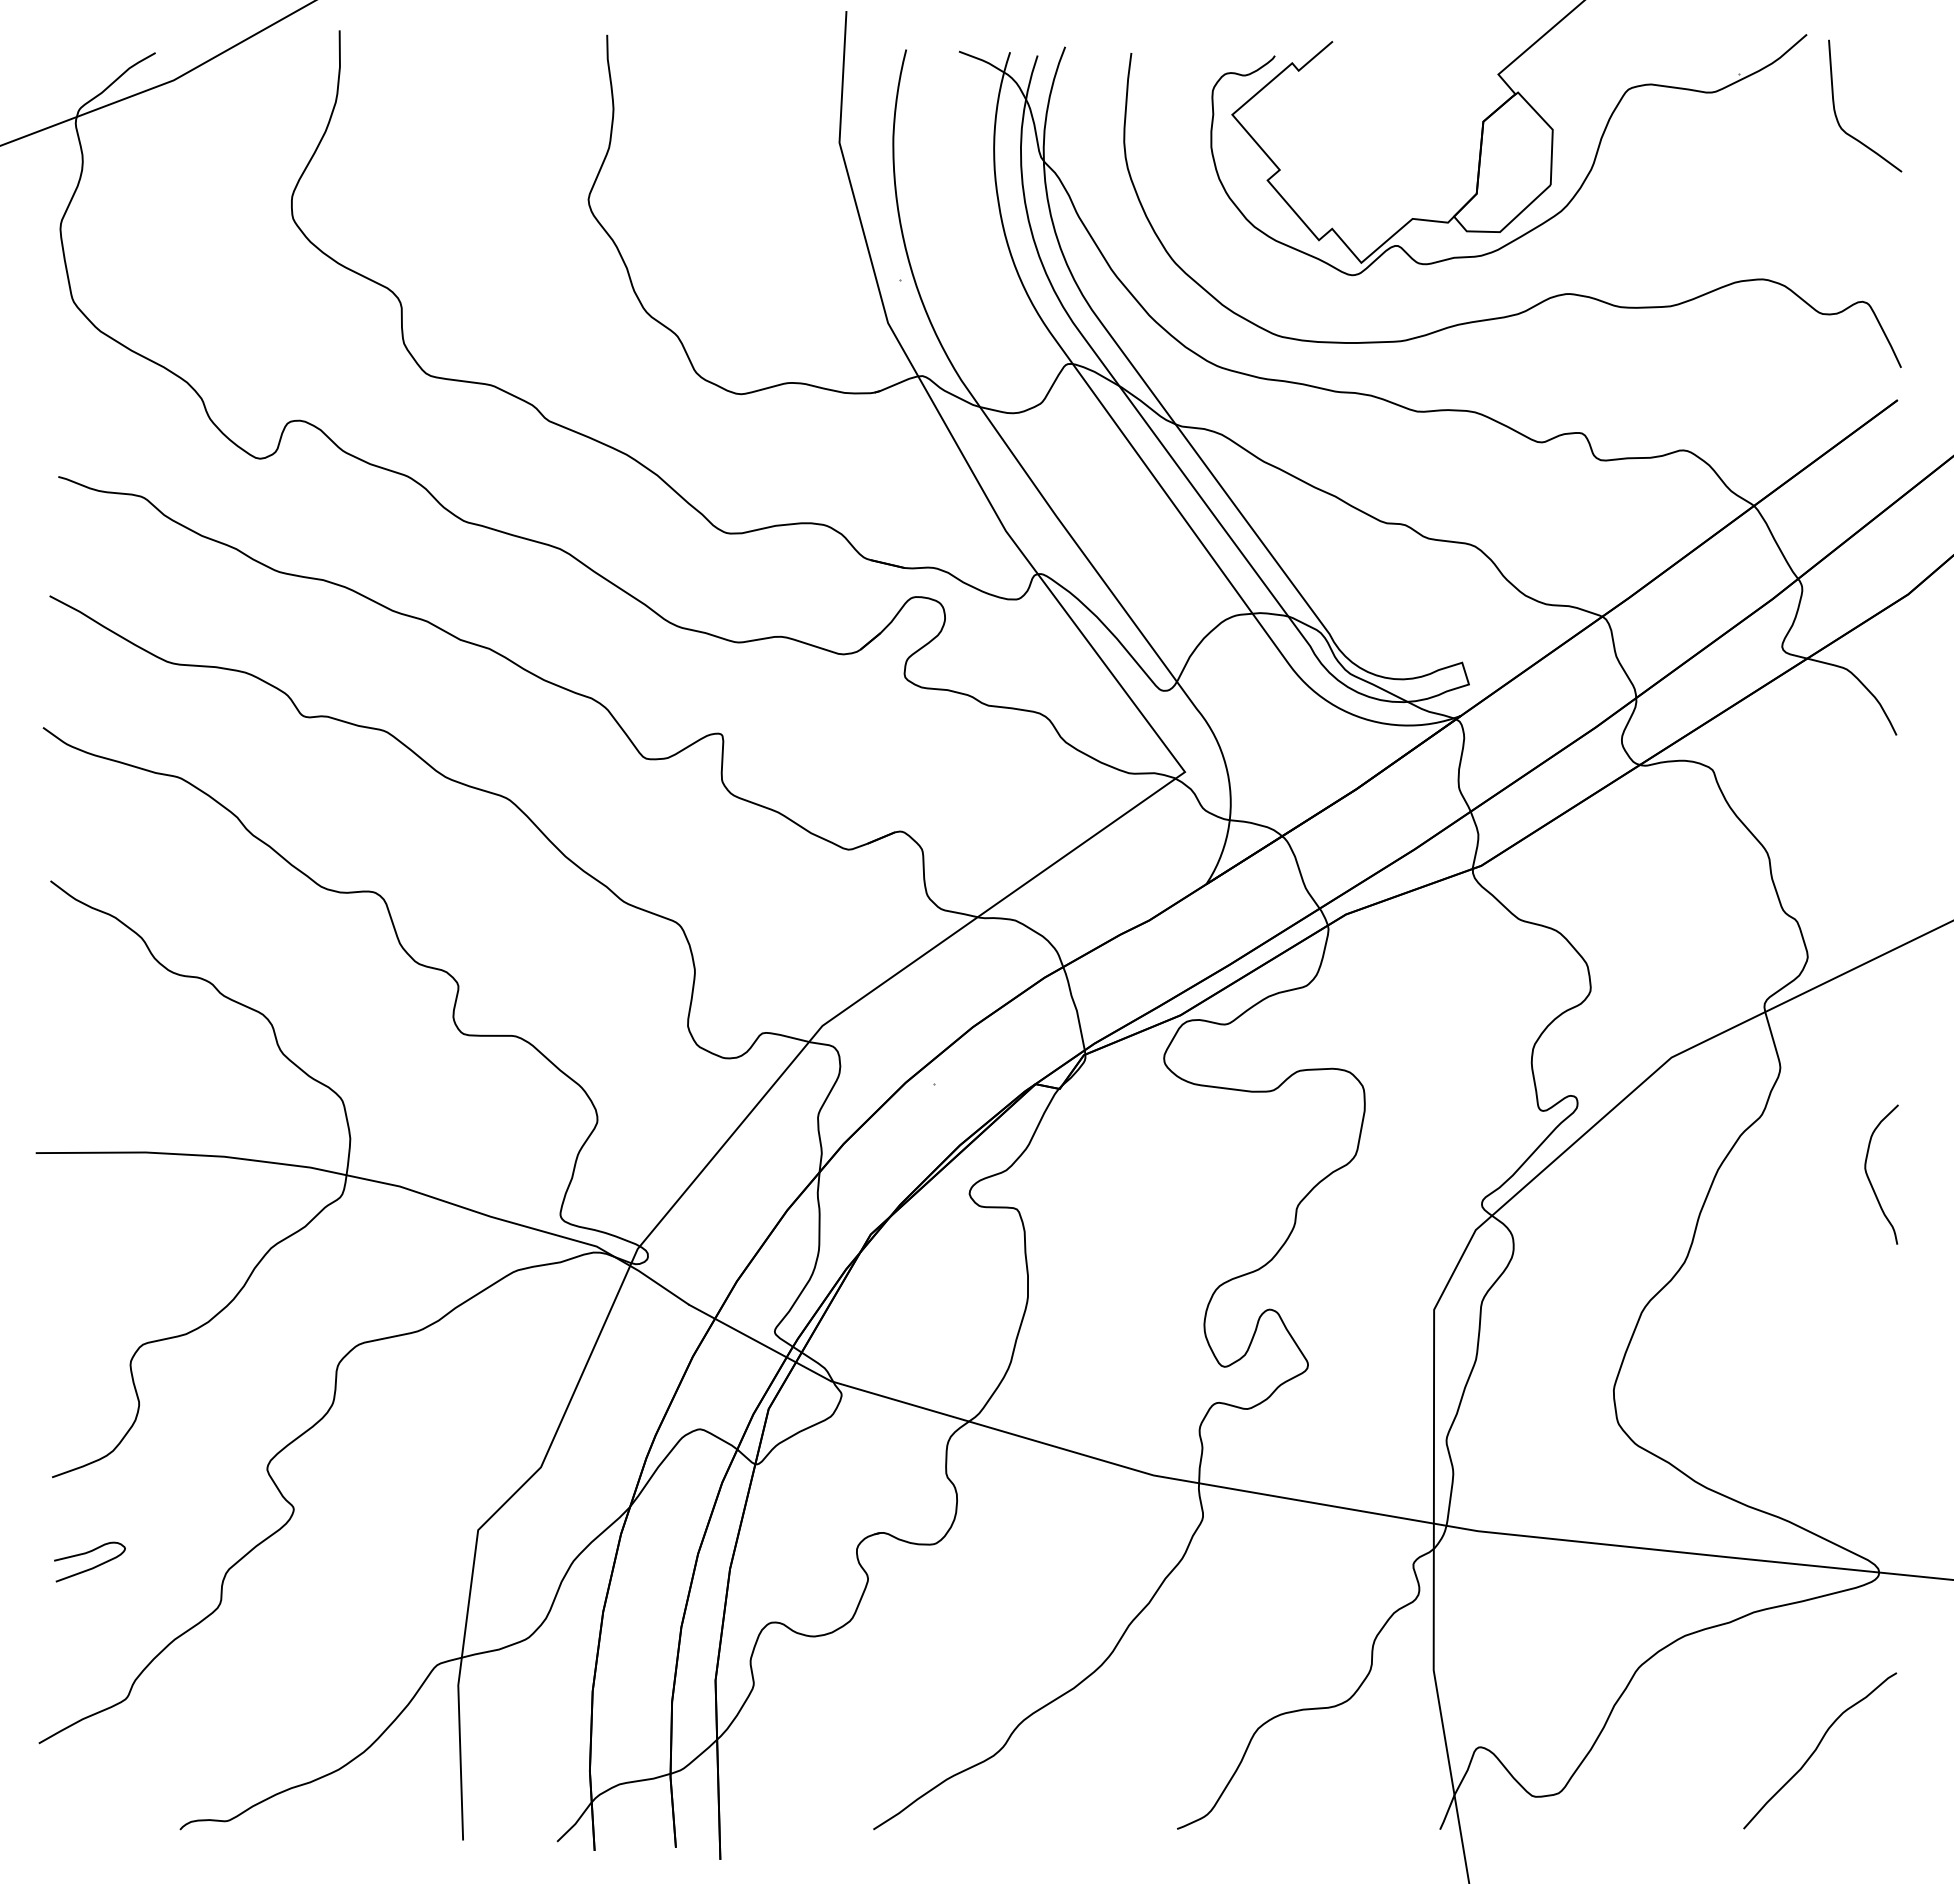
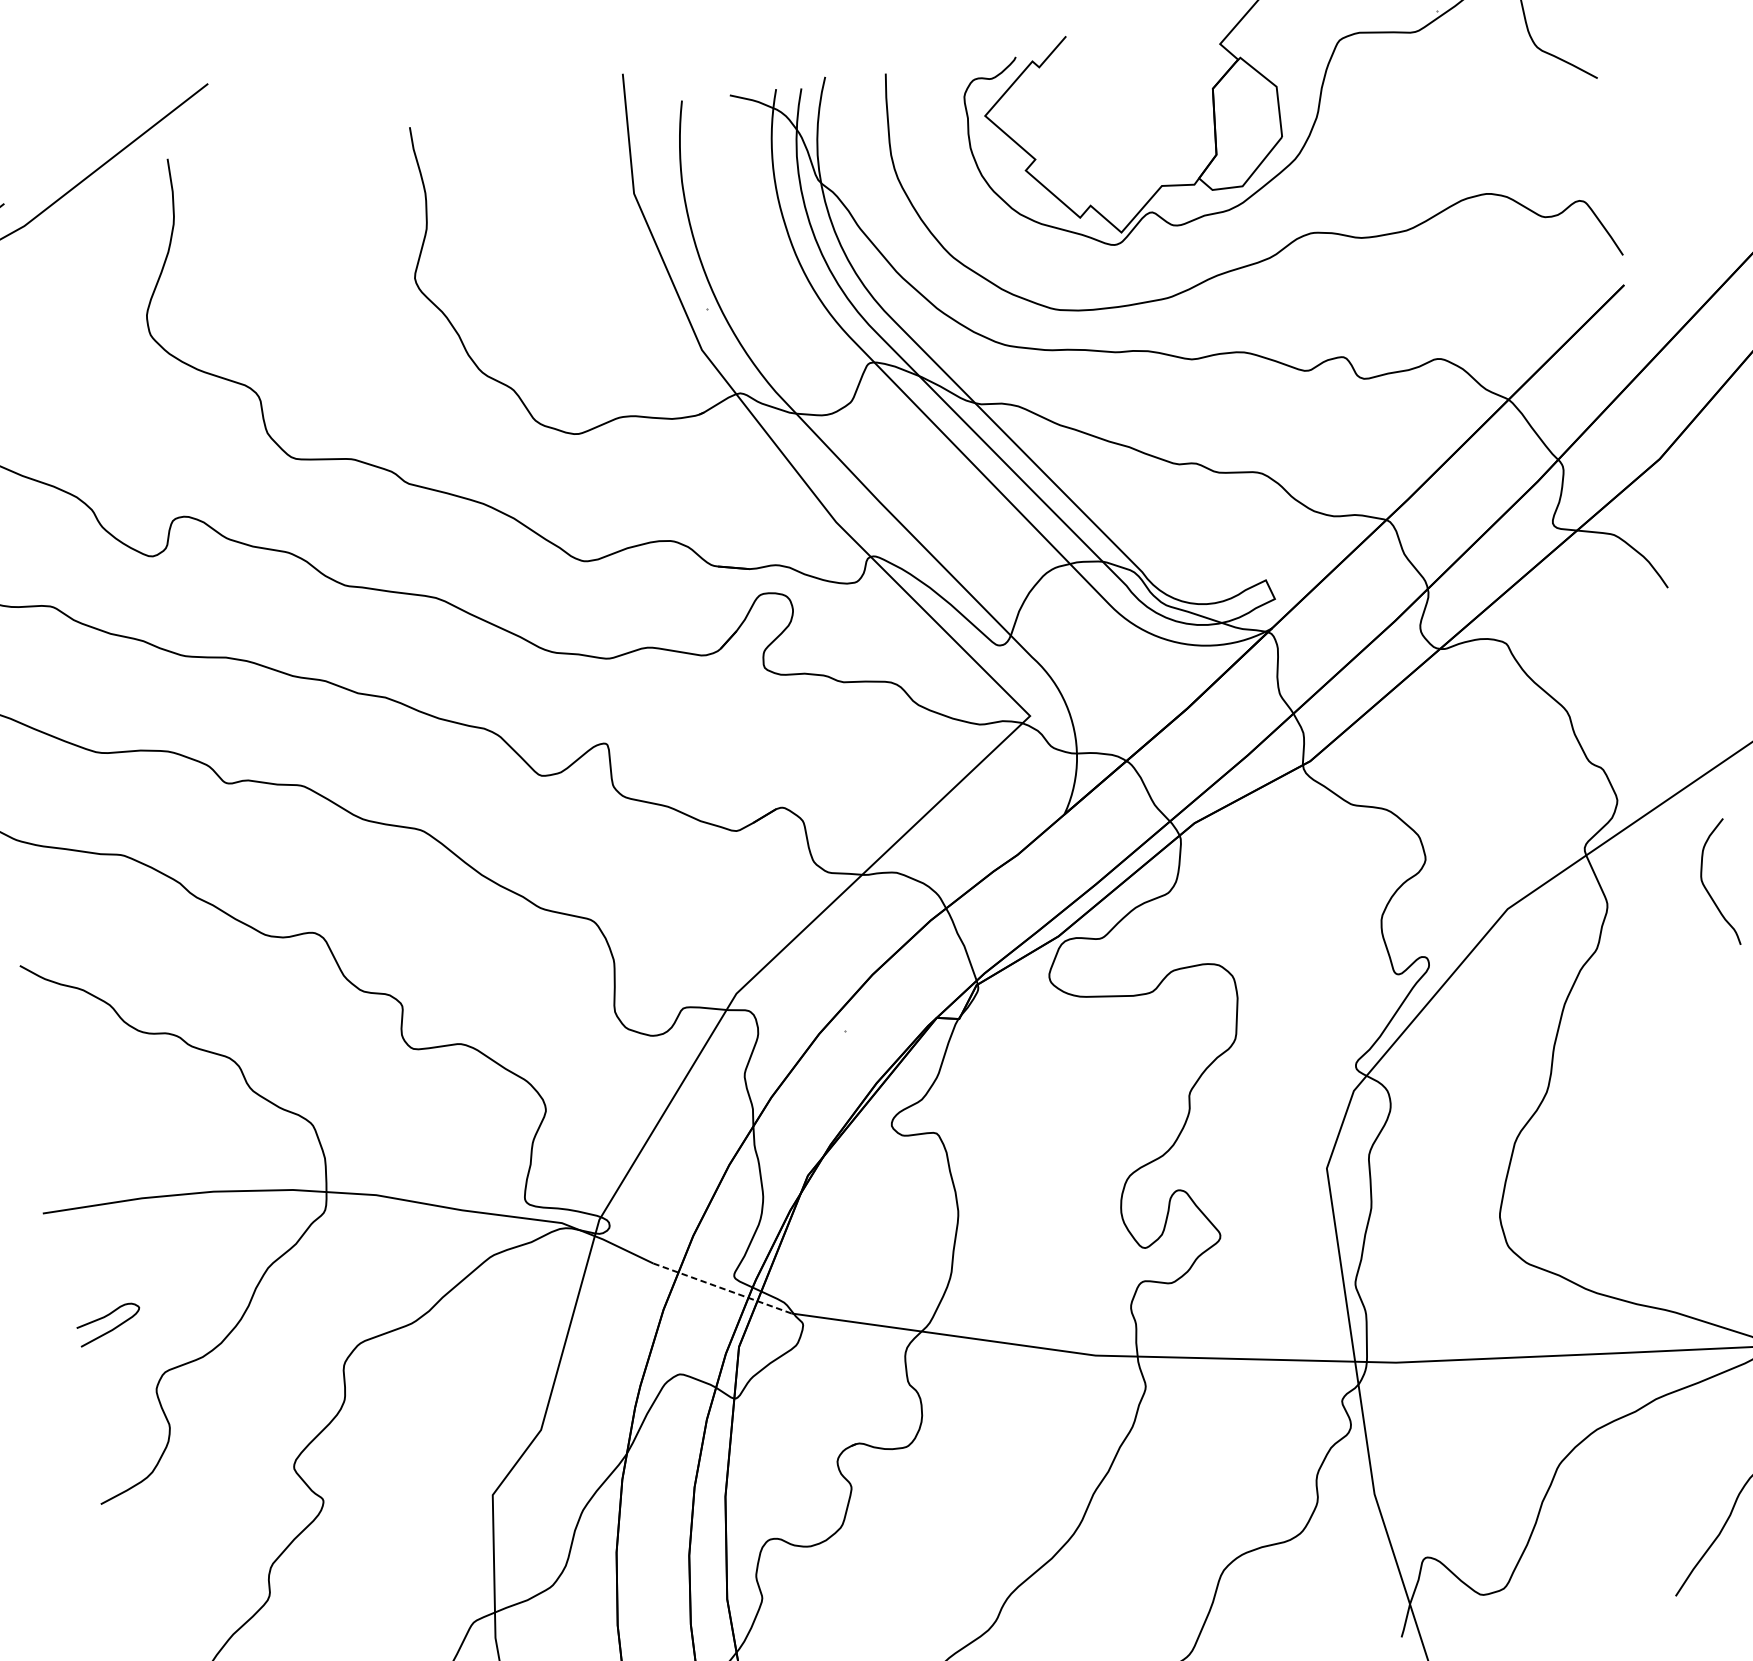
curve: (1869, 1177) -> (1706, 887), moved
line: (760, 1343) -> (722, 1288), solid -> dashed
curve: (91, 1567) -> (111, 1329), moved

